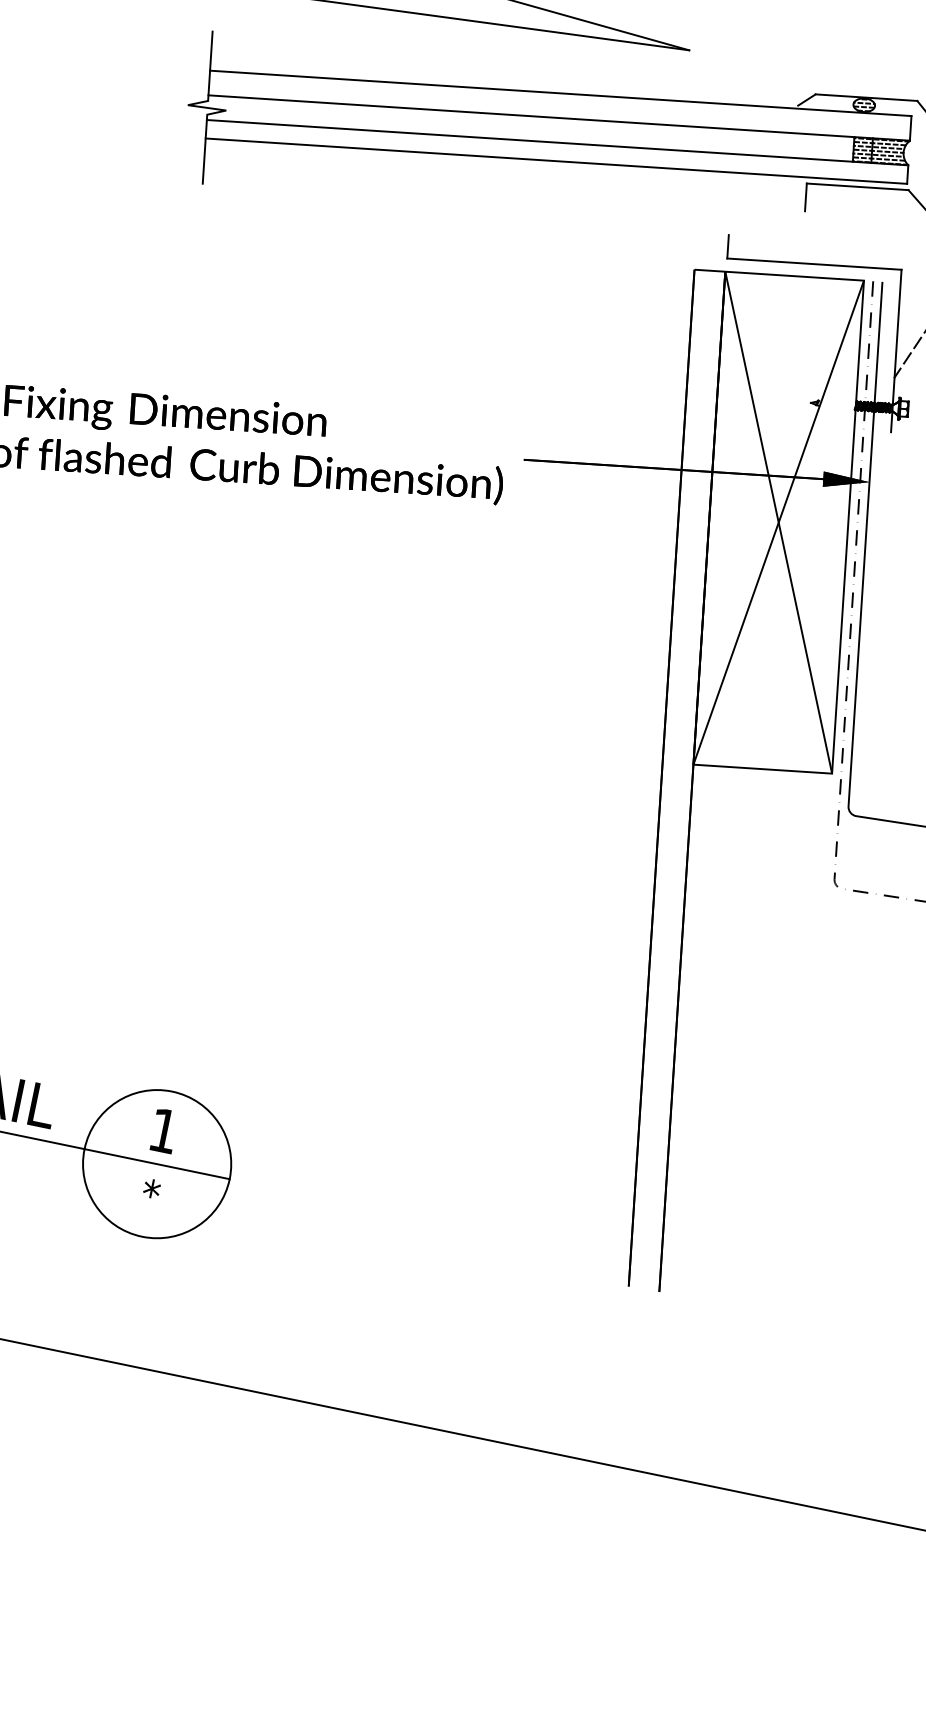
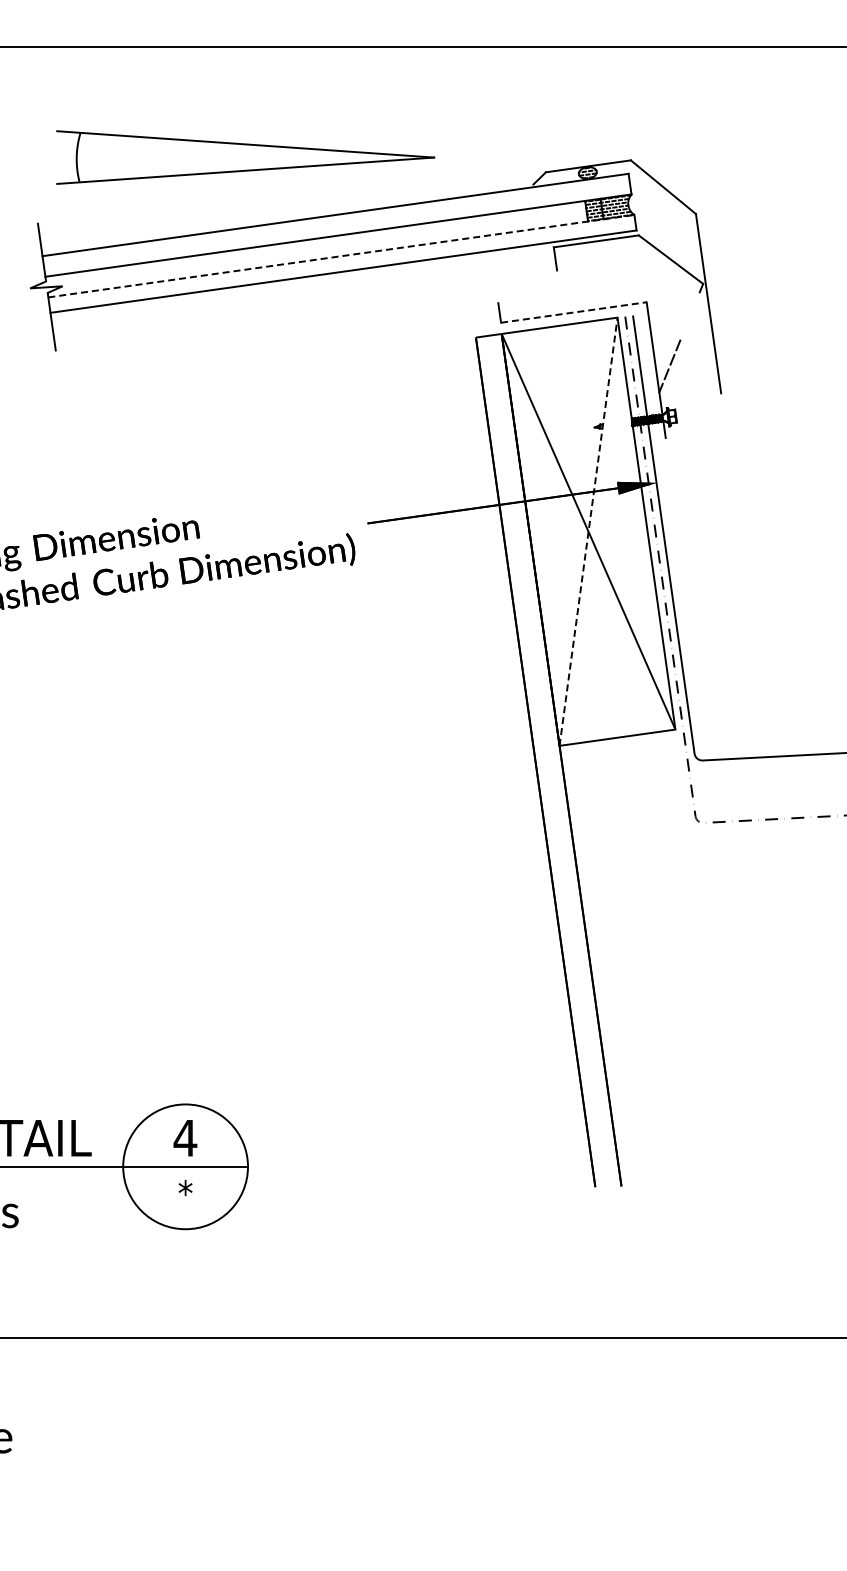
line: (557, 143) -> (341, 256), solid -> dashed
line: (813, 264) -> (573, 312), solid -> dashed
line: (778, 522) -> (588, 531), solid -> dashed
text: (163, 1131) -> (185, 1138), 1 -> 4

